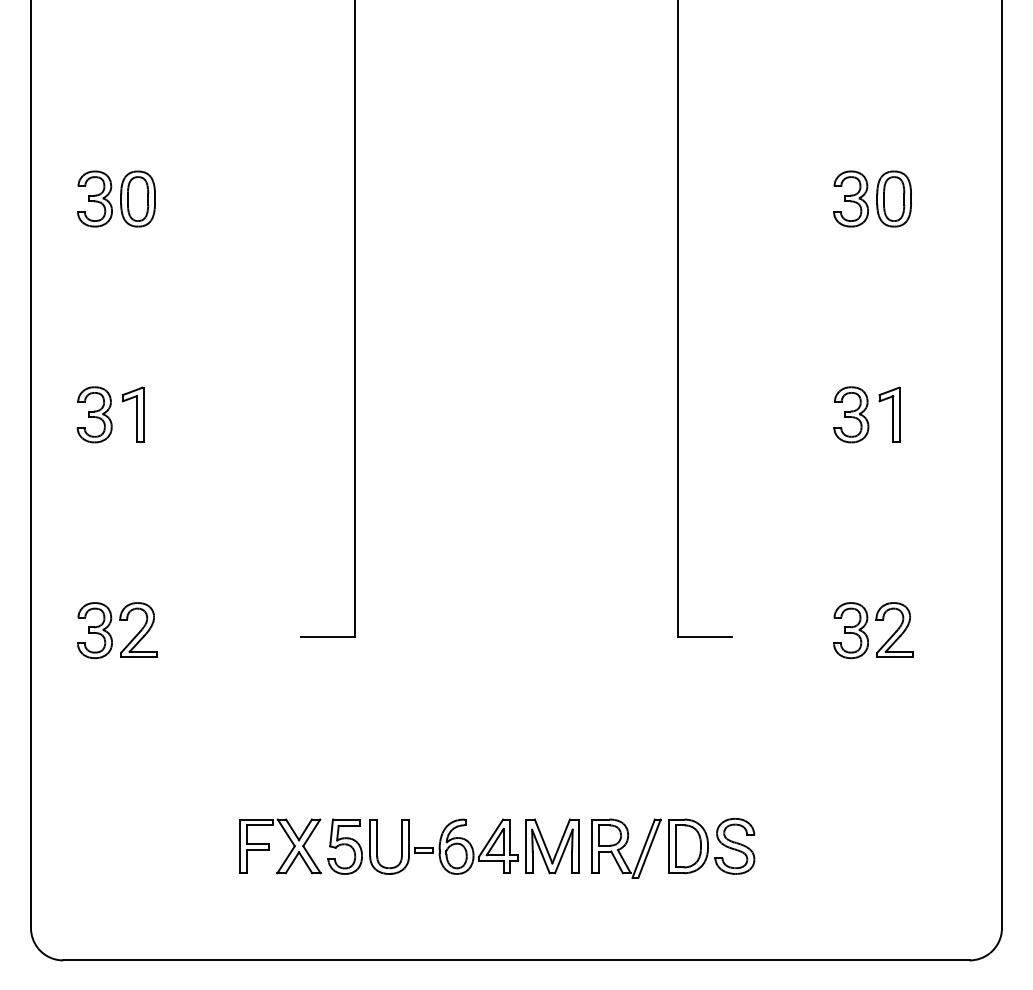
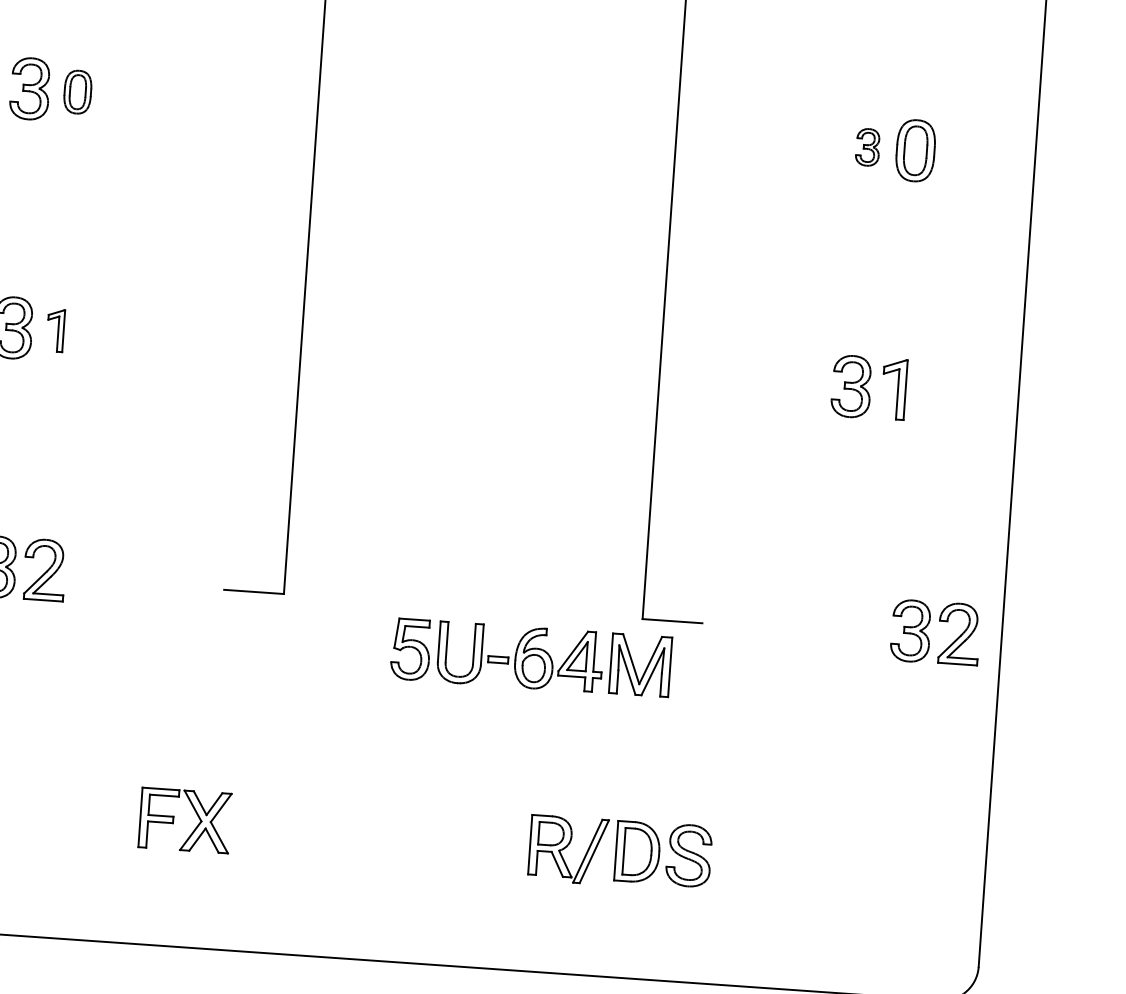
part: (137, 198) -> (77, 91), size x0.7
part: (850, 198) -> (867, 146), size x0.6
part: (132, 414) -> (54, 330), size x0.7
part: (866, 633) -> (927, 635), moved
part: (453, 846) -> (530, 657), moved

